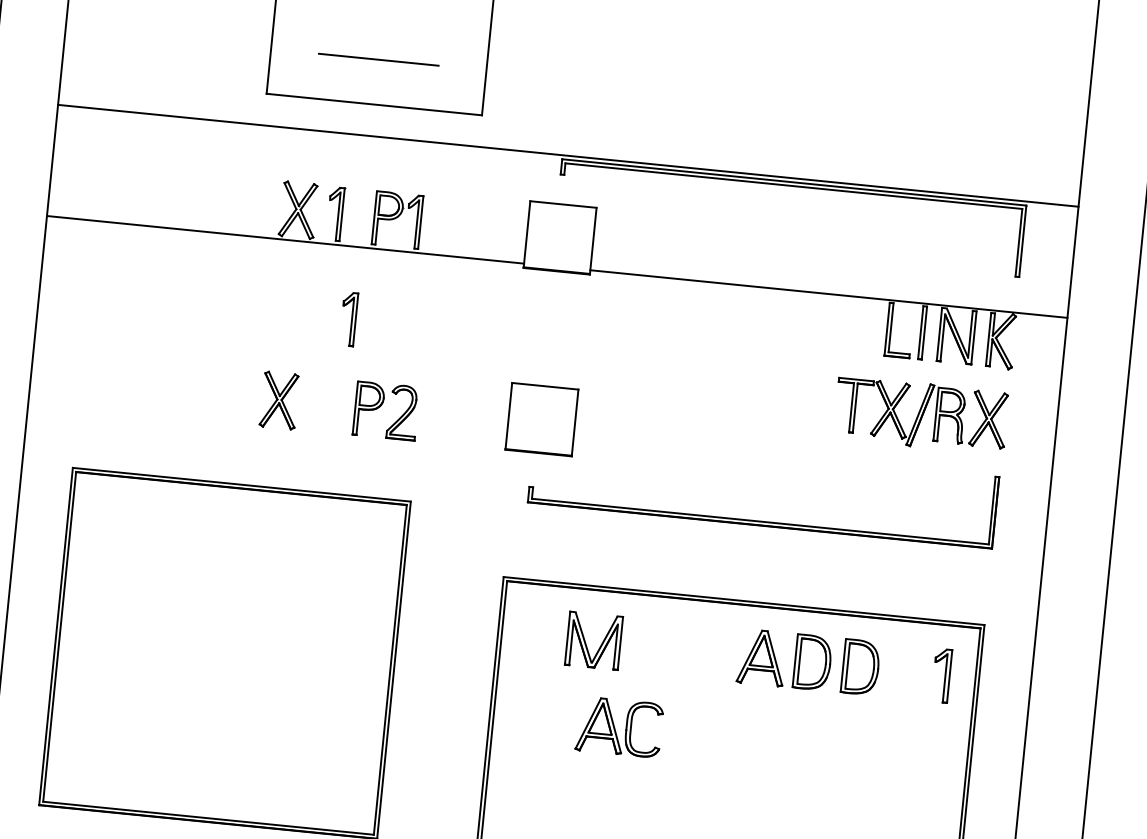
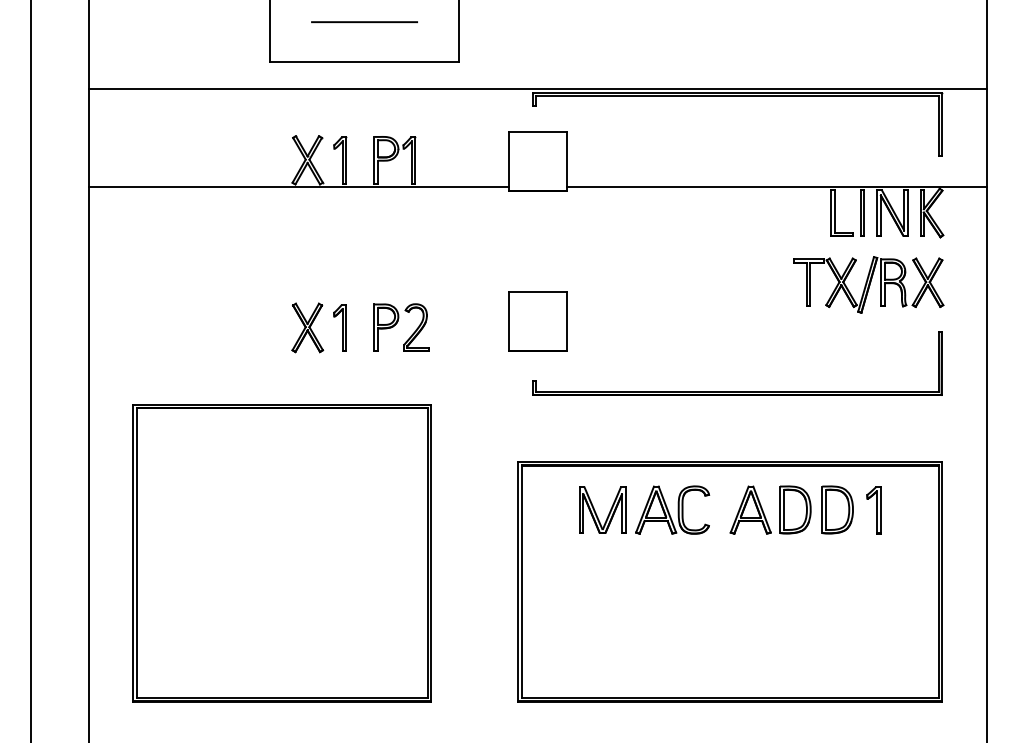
part: (348, 318) -> (339, 327), moved
part: (941, 676) -> (873, 510), moved
part: (619, 726) -> (672, 509), moved

